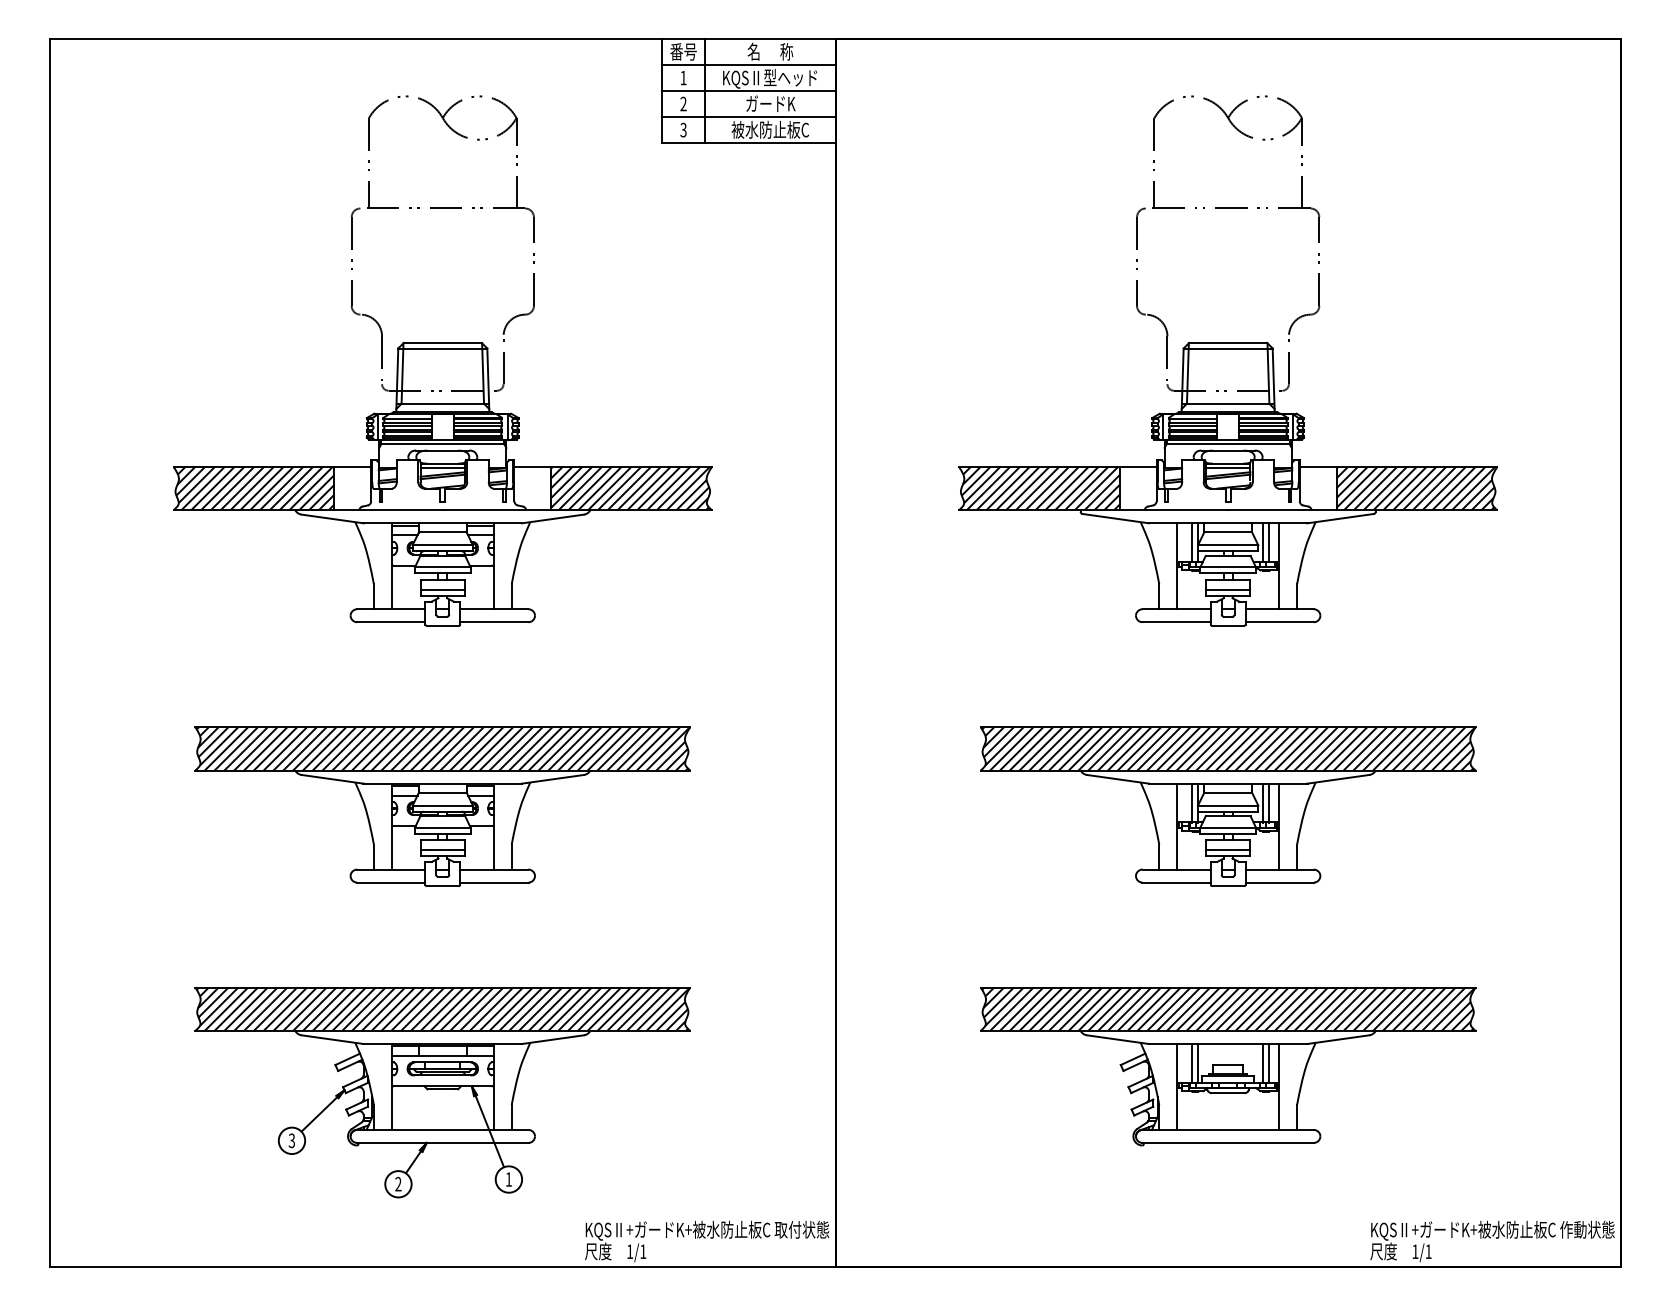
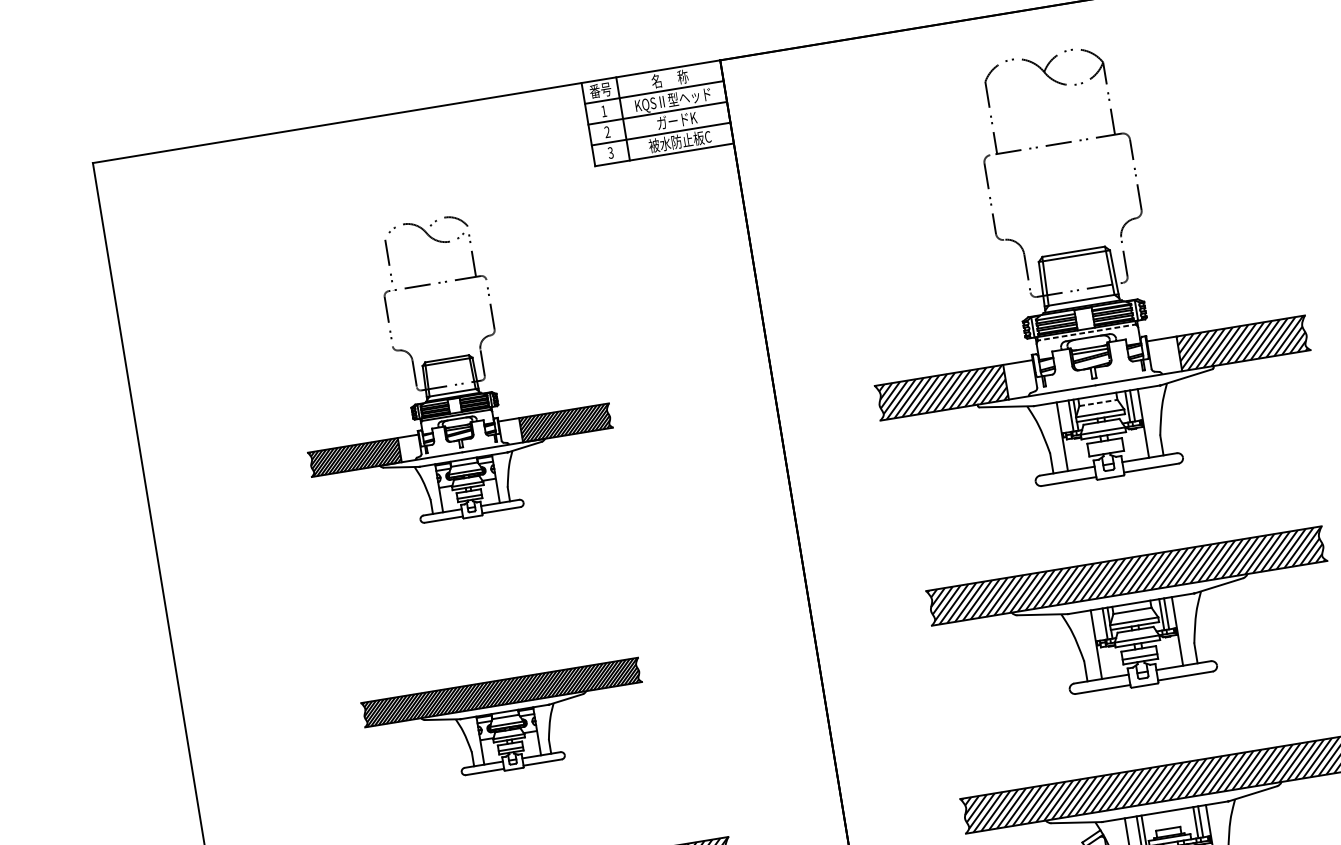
part: (442, 360) -> (448, 368), size x0.7
line: (1228, 444) -> (1087, 332), solid -> dashed
line: (1228, 532) -> (1098, 403), solid -> dashed
line: (1227, 589) -> (1105, 448), removed
part: (442, 806) -> (506, 724), size x0.7

